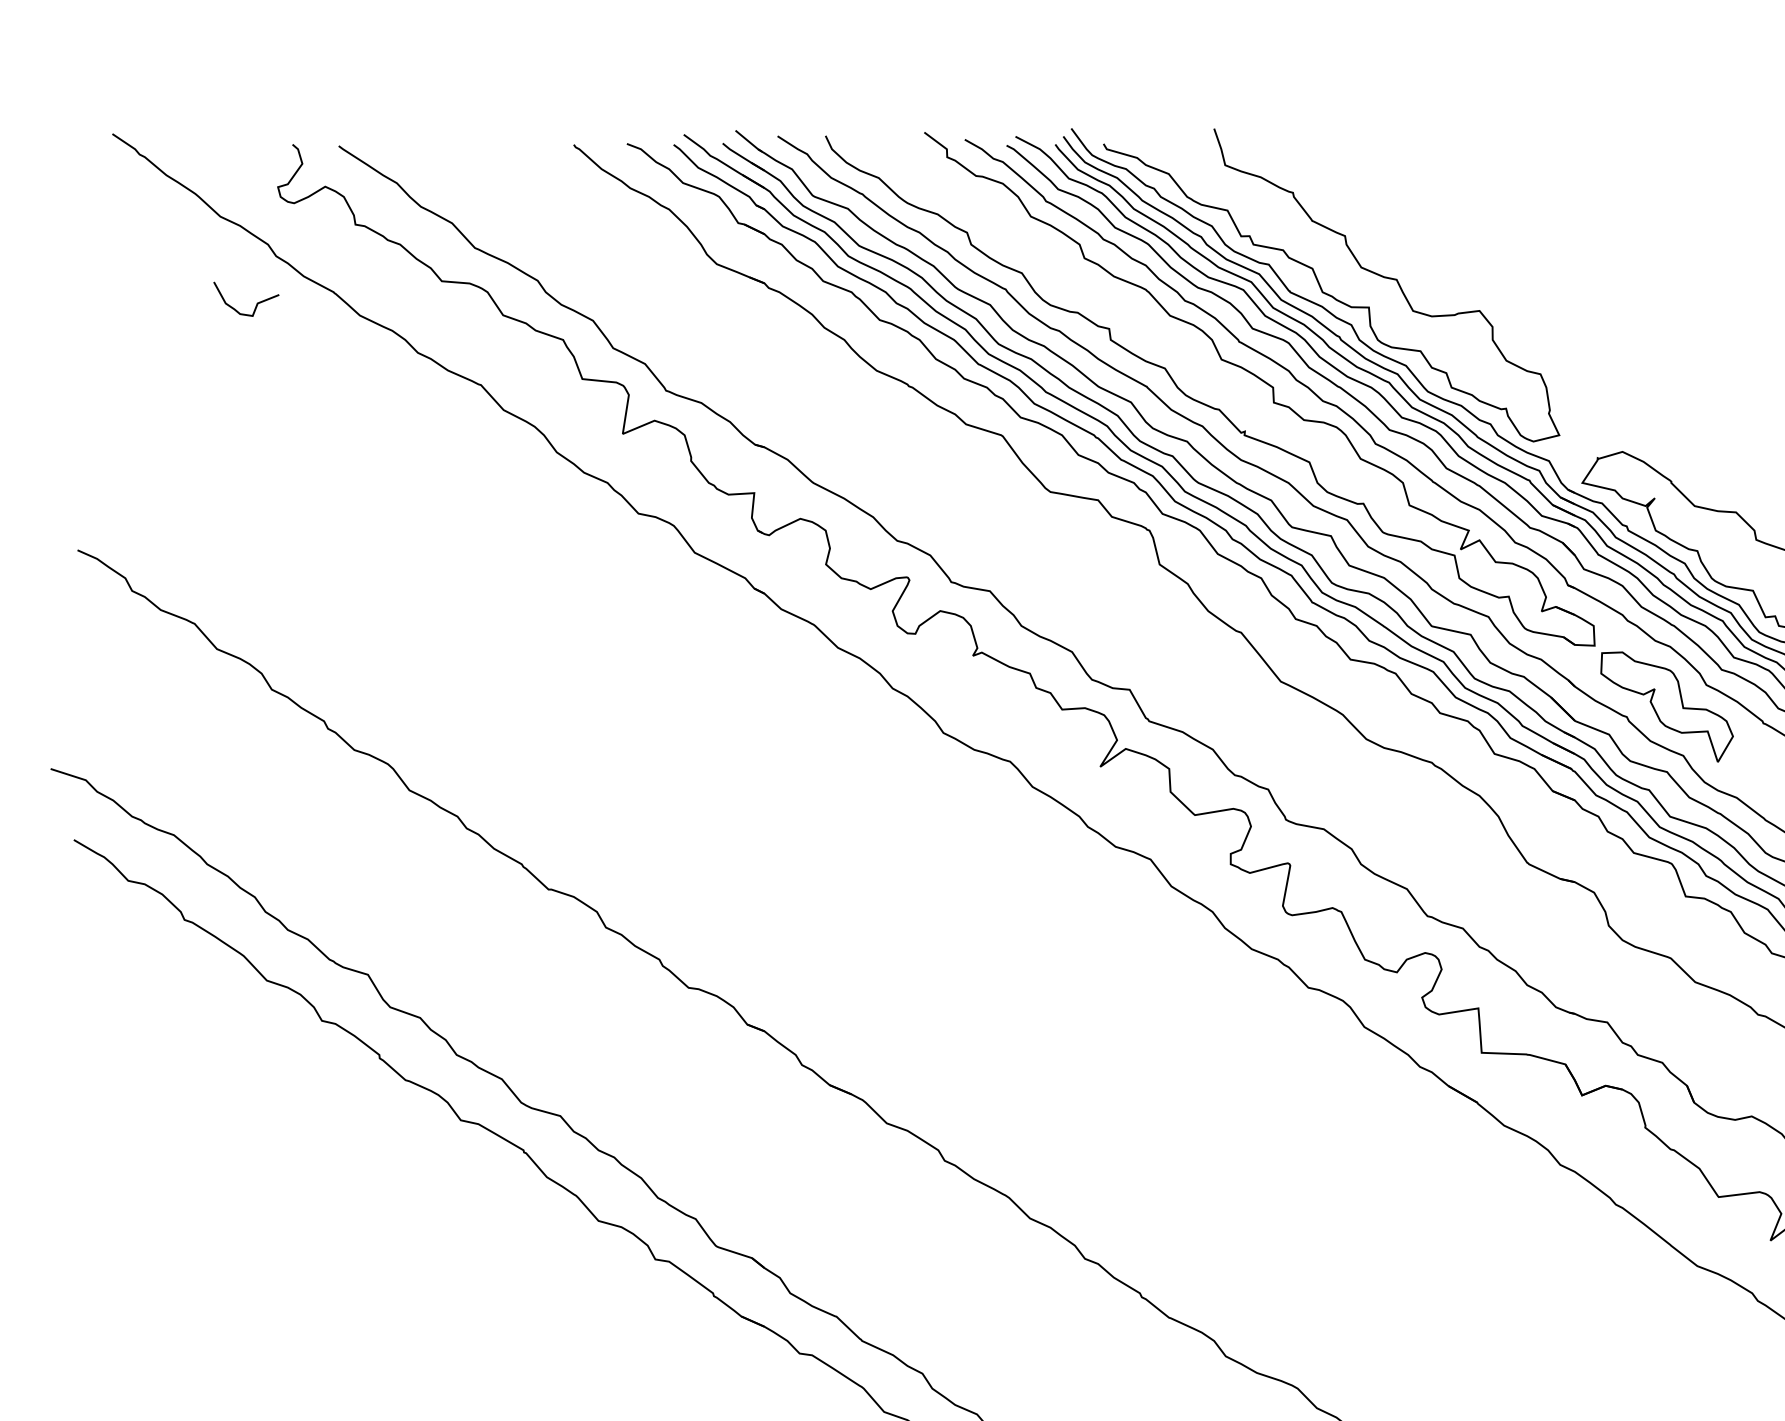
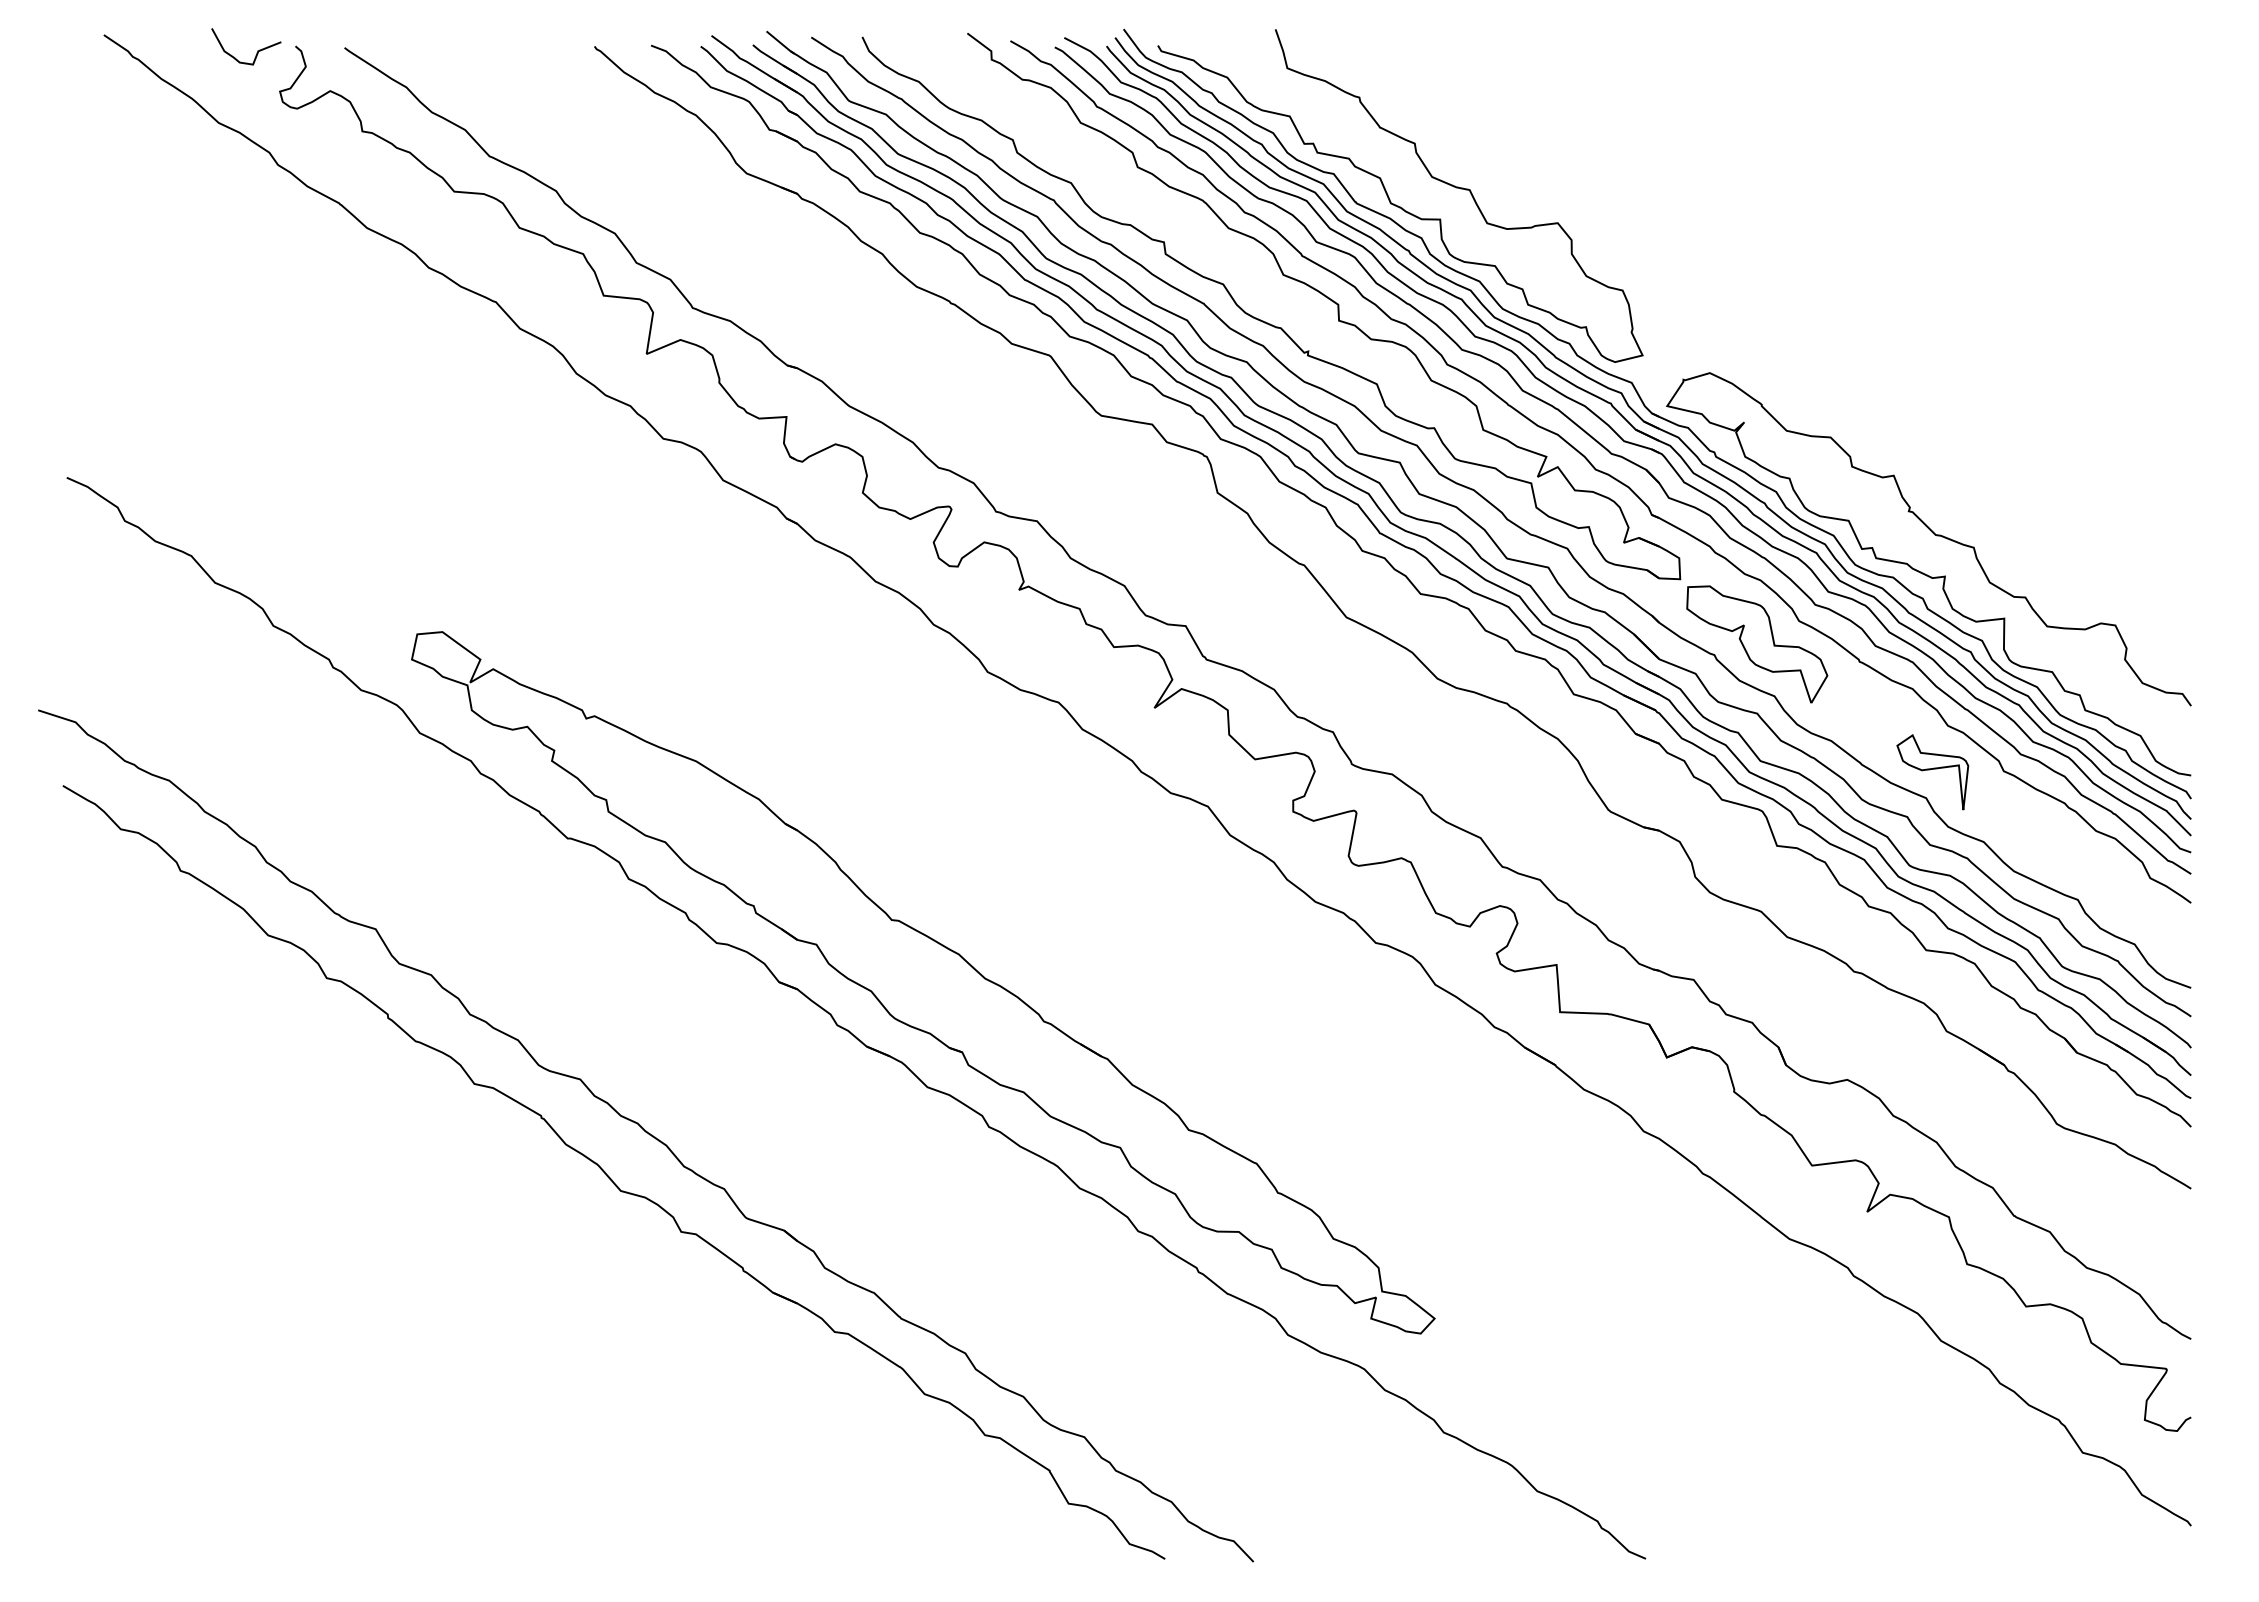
curve: (255, 304) -> (256, 52), moved
part: (883, 1024) -> (923, 982), added

